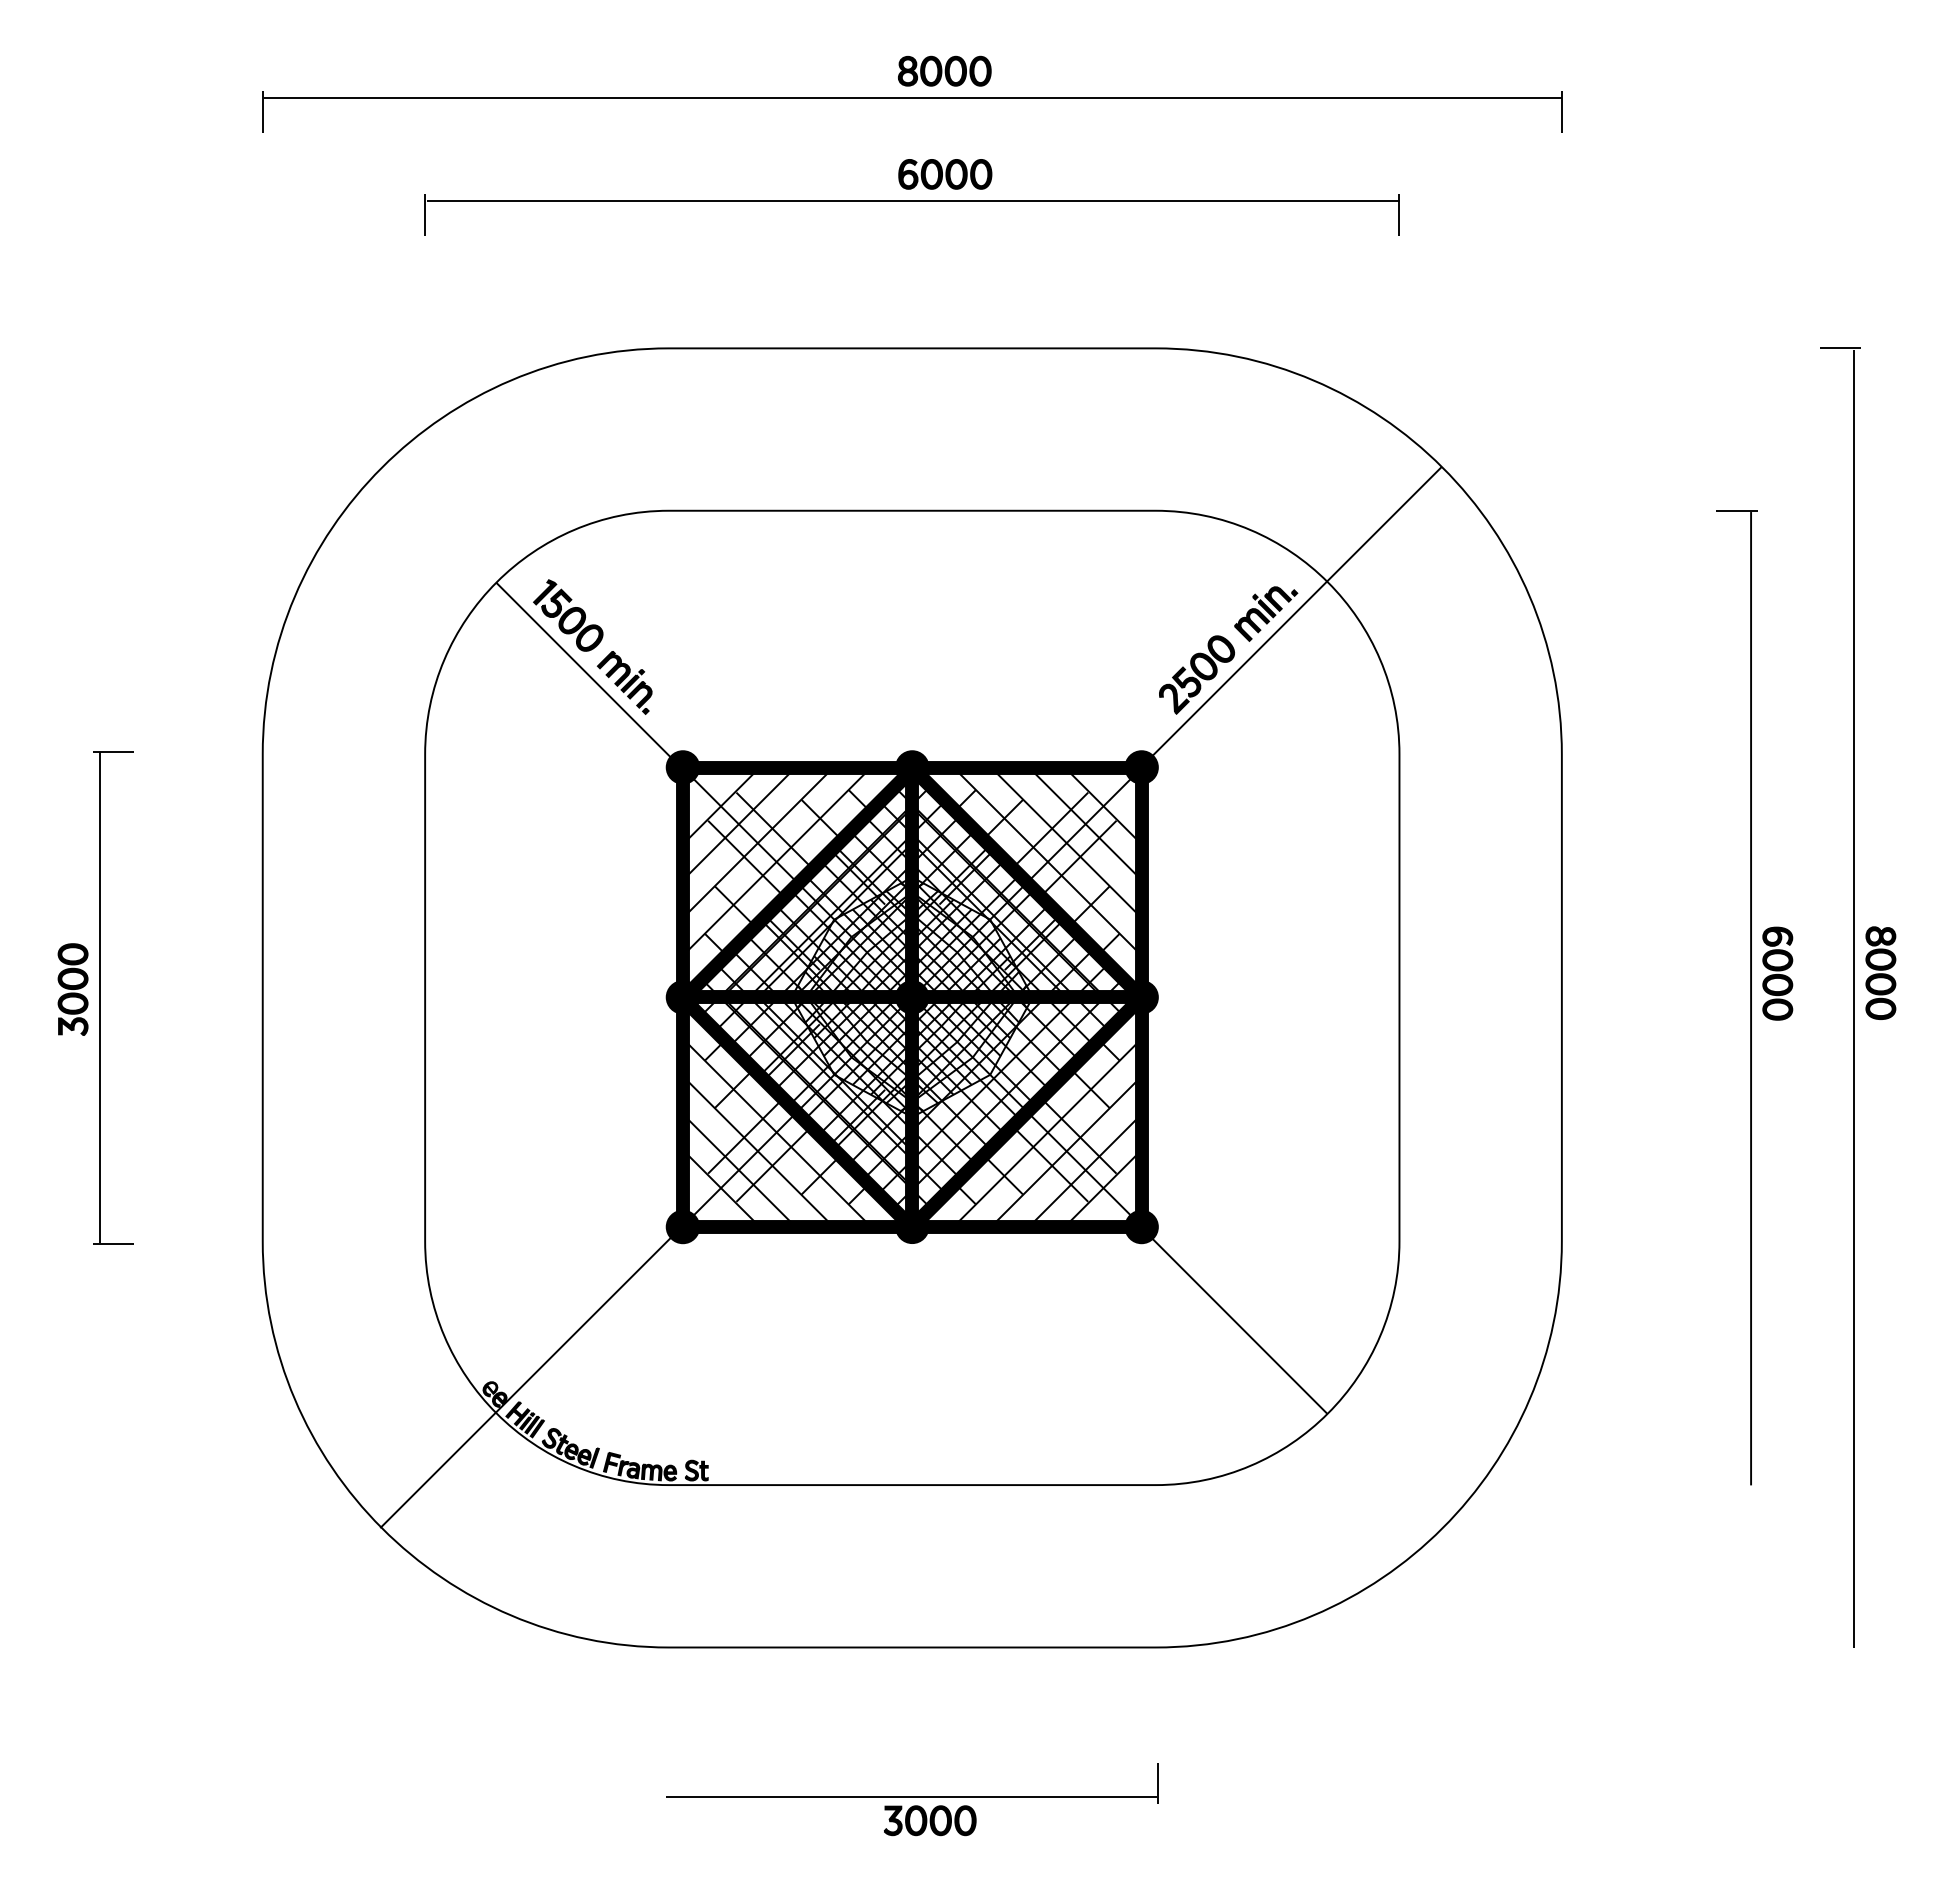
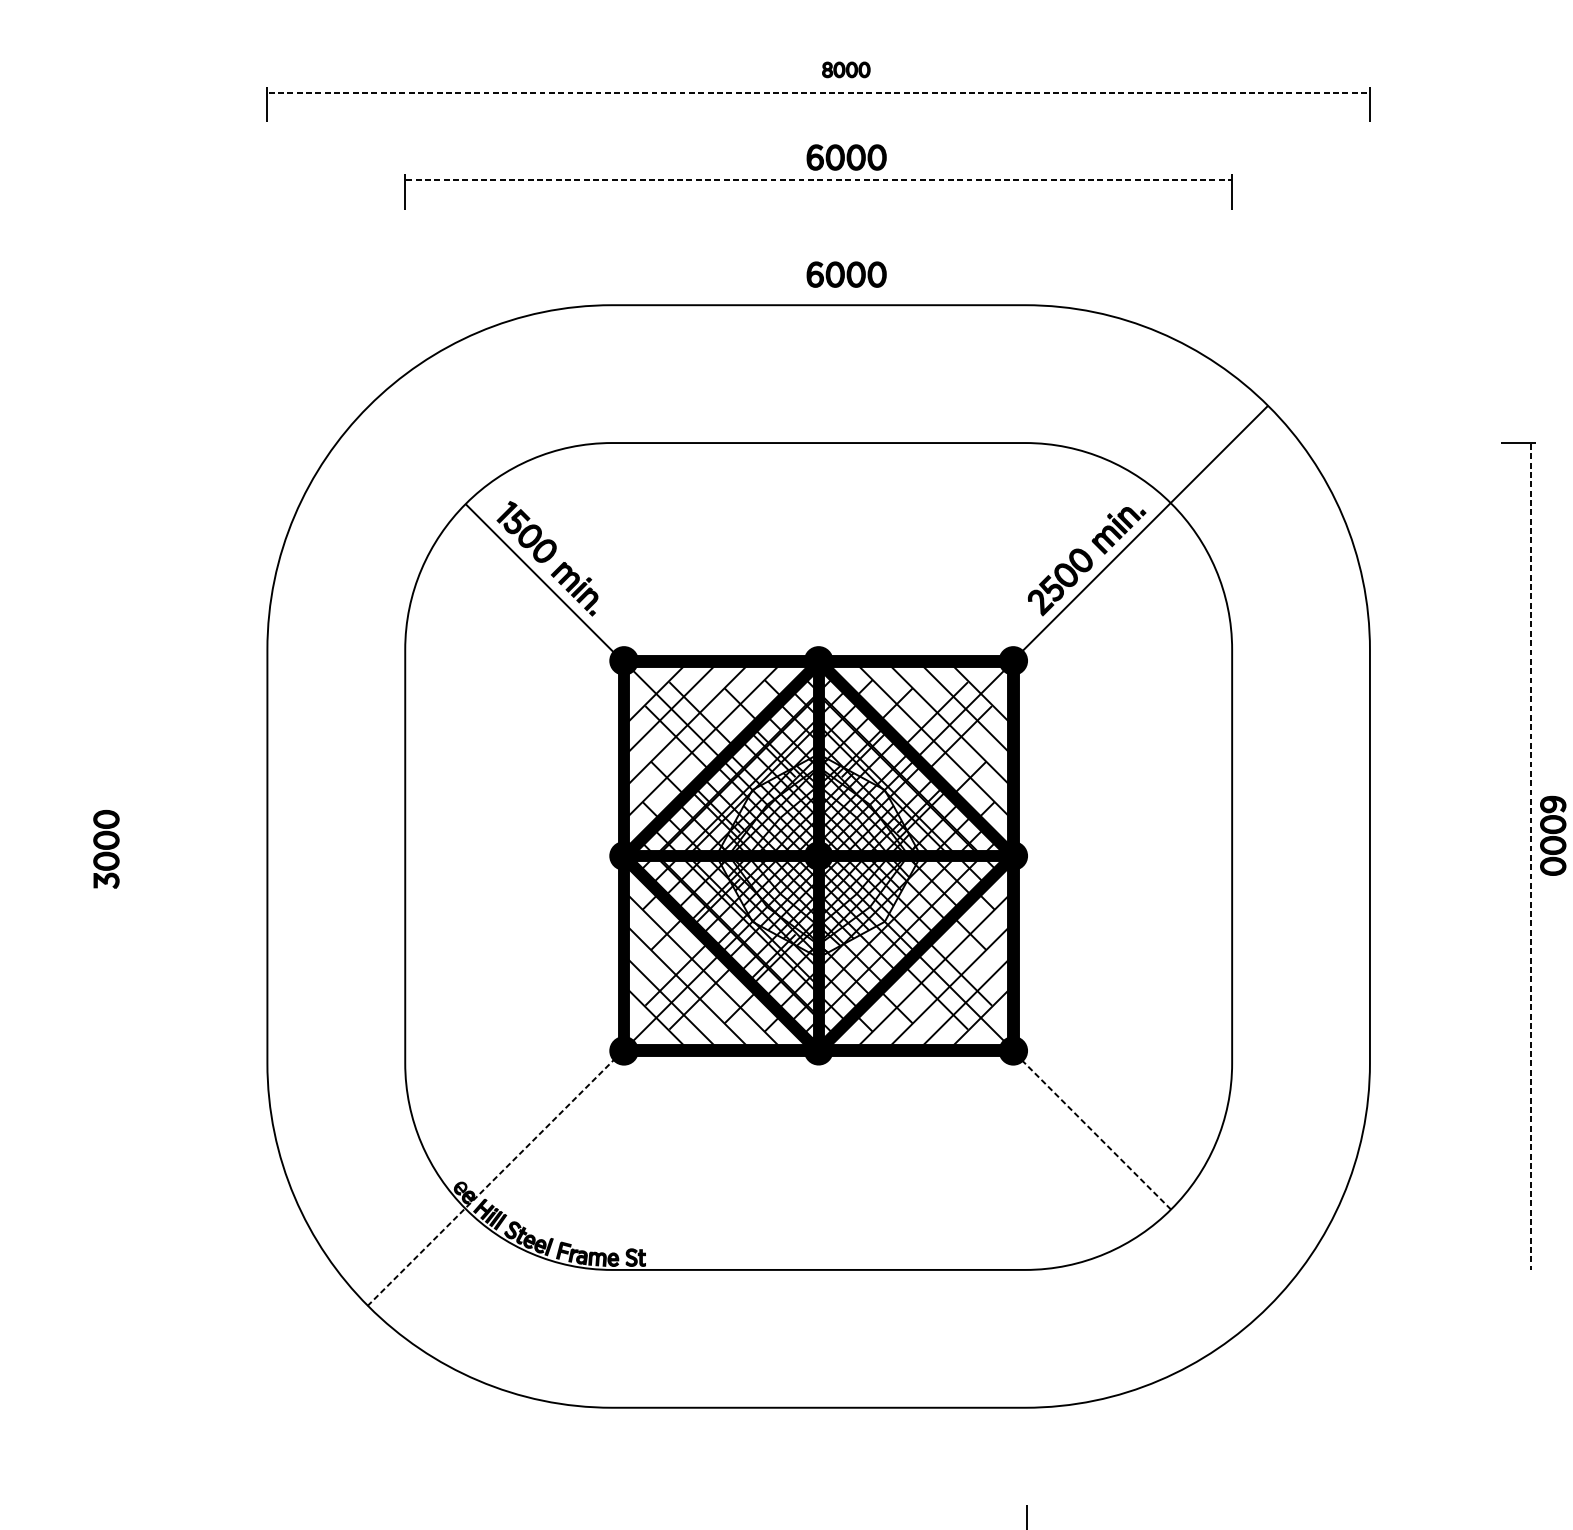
part: (944, 70) -> (846, 69), size x0.6
line: (913, 97) -> (819, 92), solid -> dashed
line: (913, 201) -> (819, 180), solid -> dashed
part: (945, 312) -> (846, 274), added
part: (100, 997) -> (129, 856), removed
line: (1751, 998) -> (1530, 856), solid -> dashed
line: (1234, 1320) -> (1092, 1130), solid -> dashed
line: (530, 1377) -> (494, 1178), solid -> dashed

